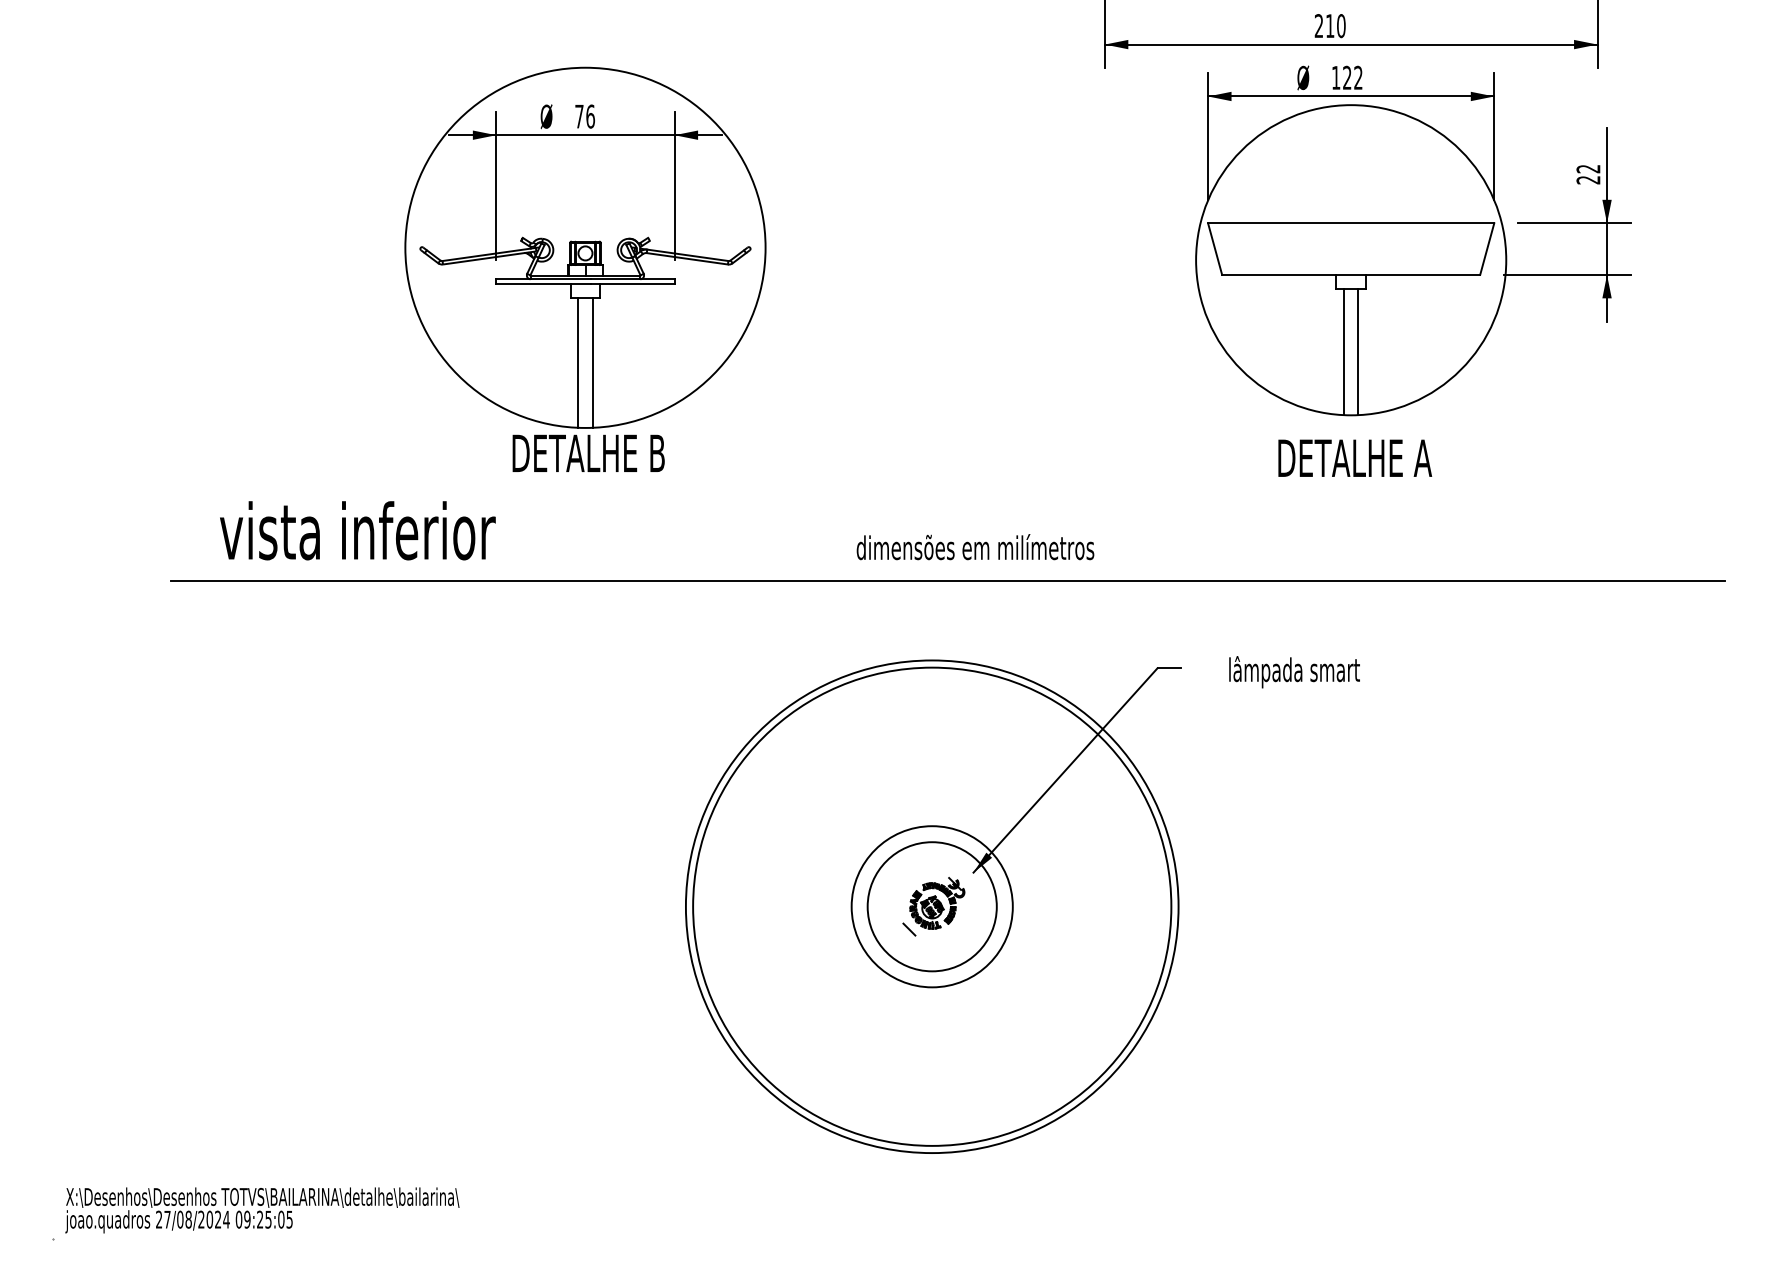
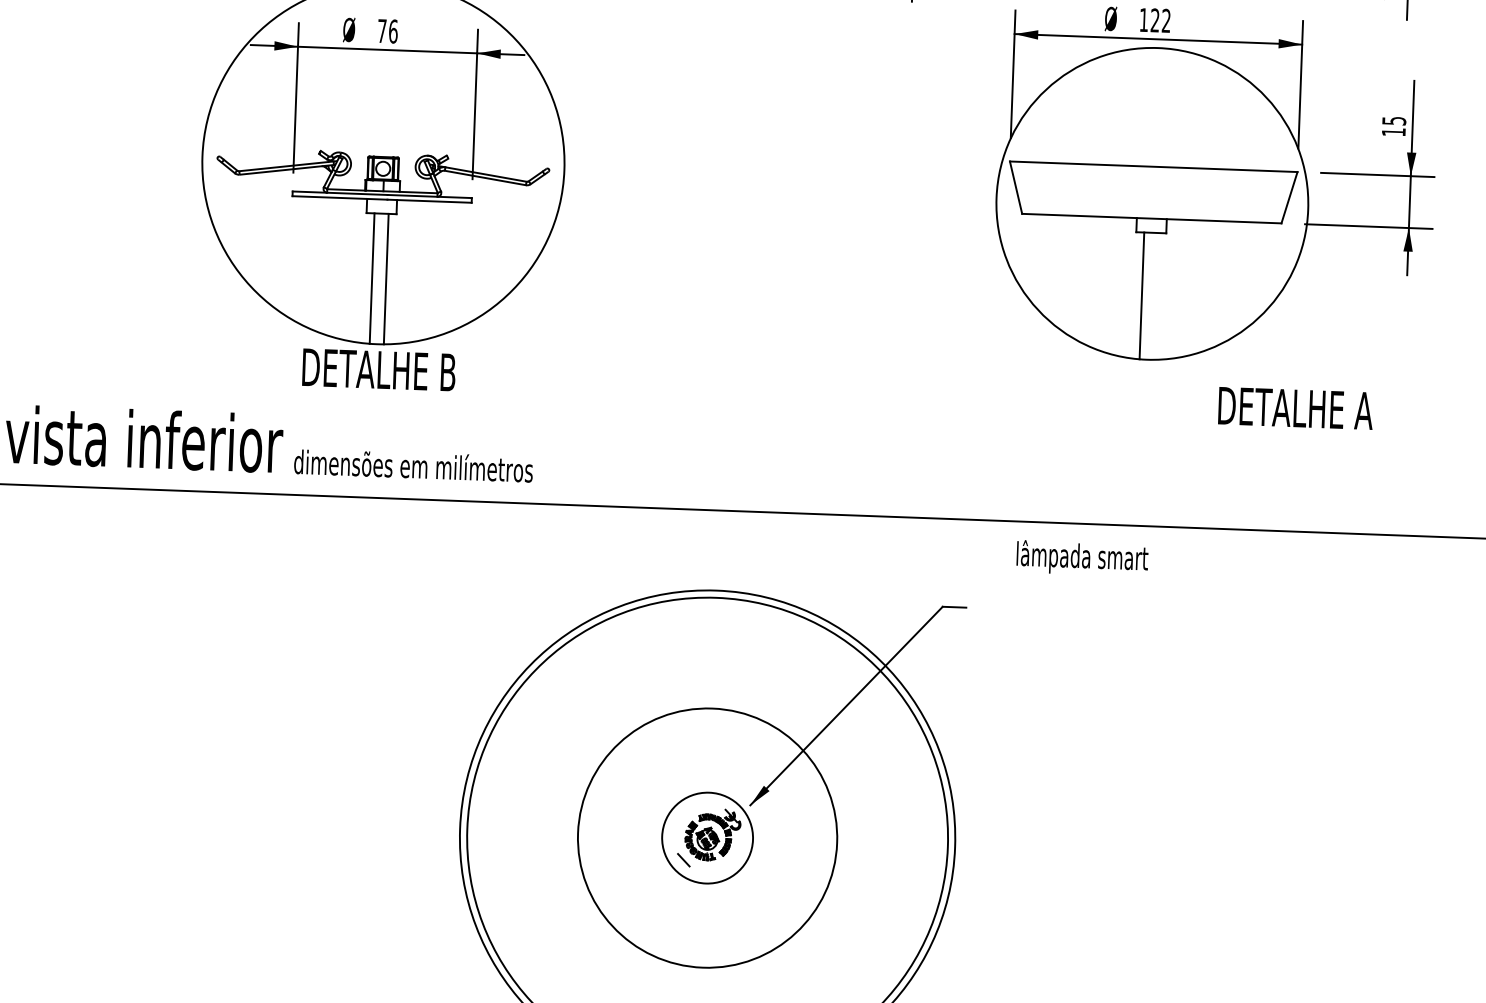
text: (1588, 174) -> (1394, 126), 22 -> 15
line: (1358, 351) -> (1156, 295), removed
text: (1355, 457) -> (1296, 407), moved
text: (975, 547) -> (413, 465), moved
text: (1294, 672) -> (1082, 558), moved
circle: (931, 906) -> (706, 837), size x0.7
circle: (931, 906) -> (706, 837), size x1.6

